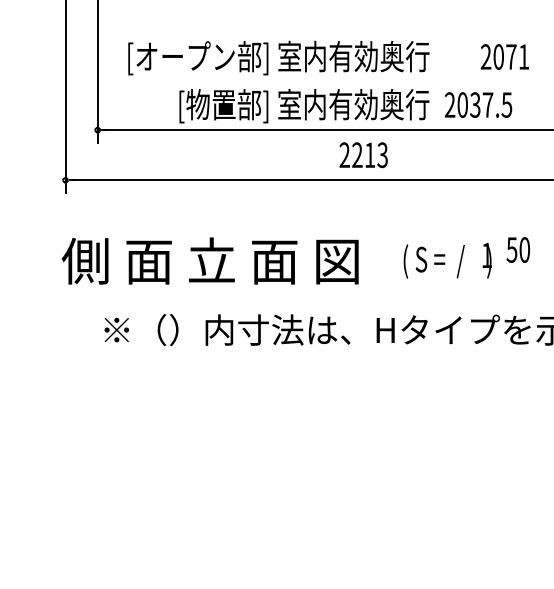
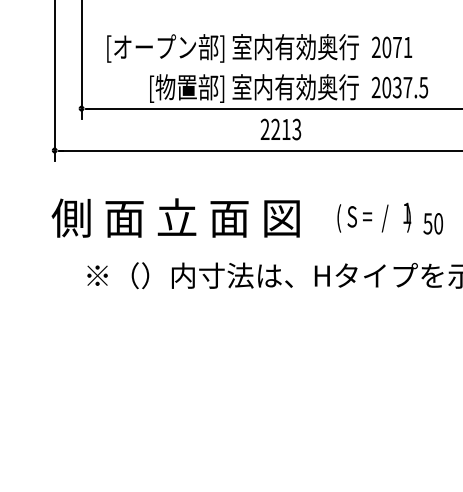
text: (505, 57) -> (392, 47), moved
text: (363, 155) -> (280, 129), moved
text: (517, 249) -> (432, 223), moved

